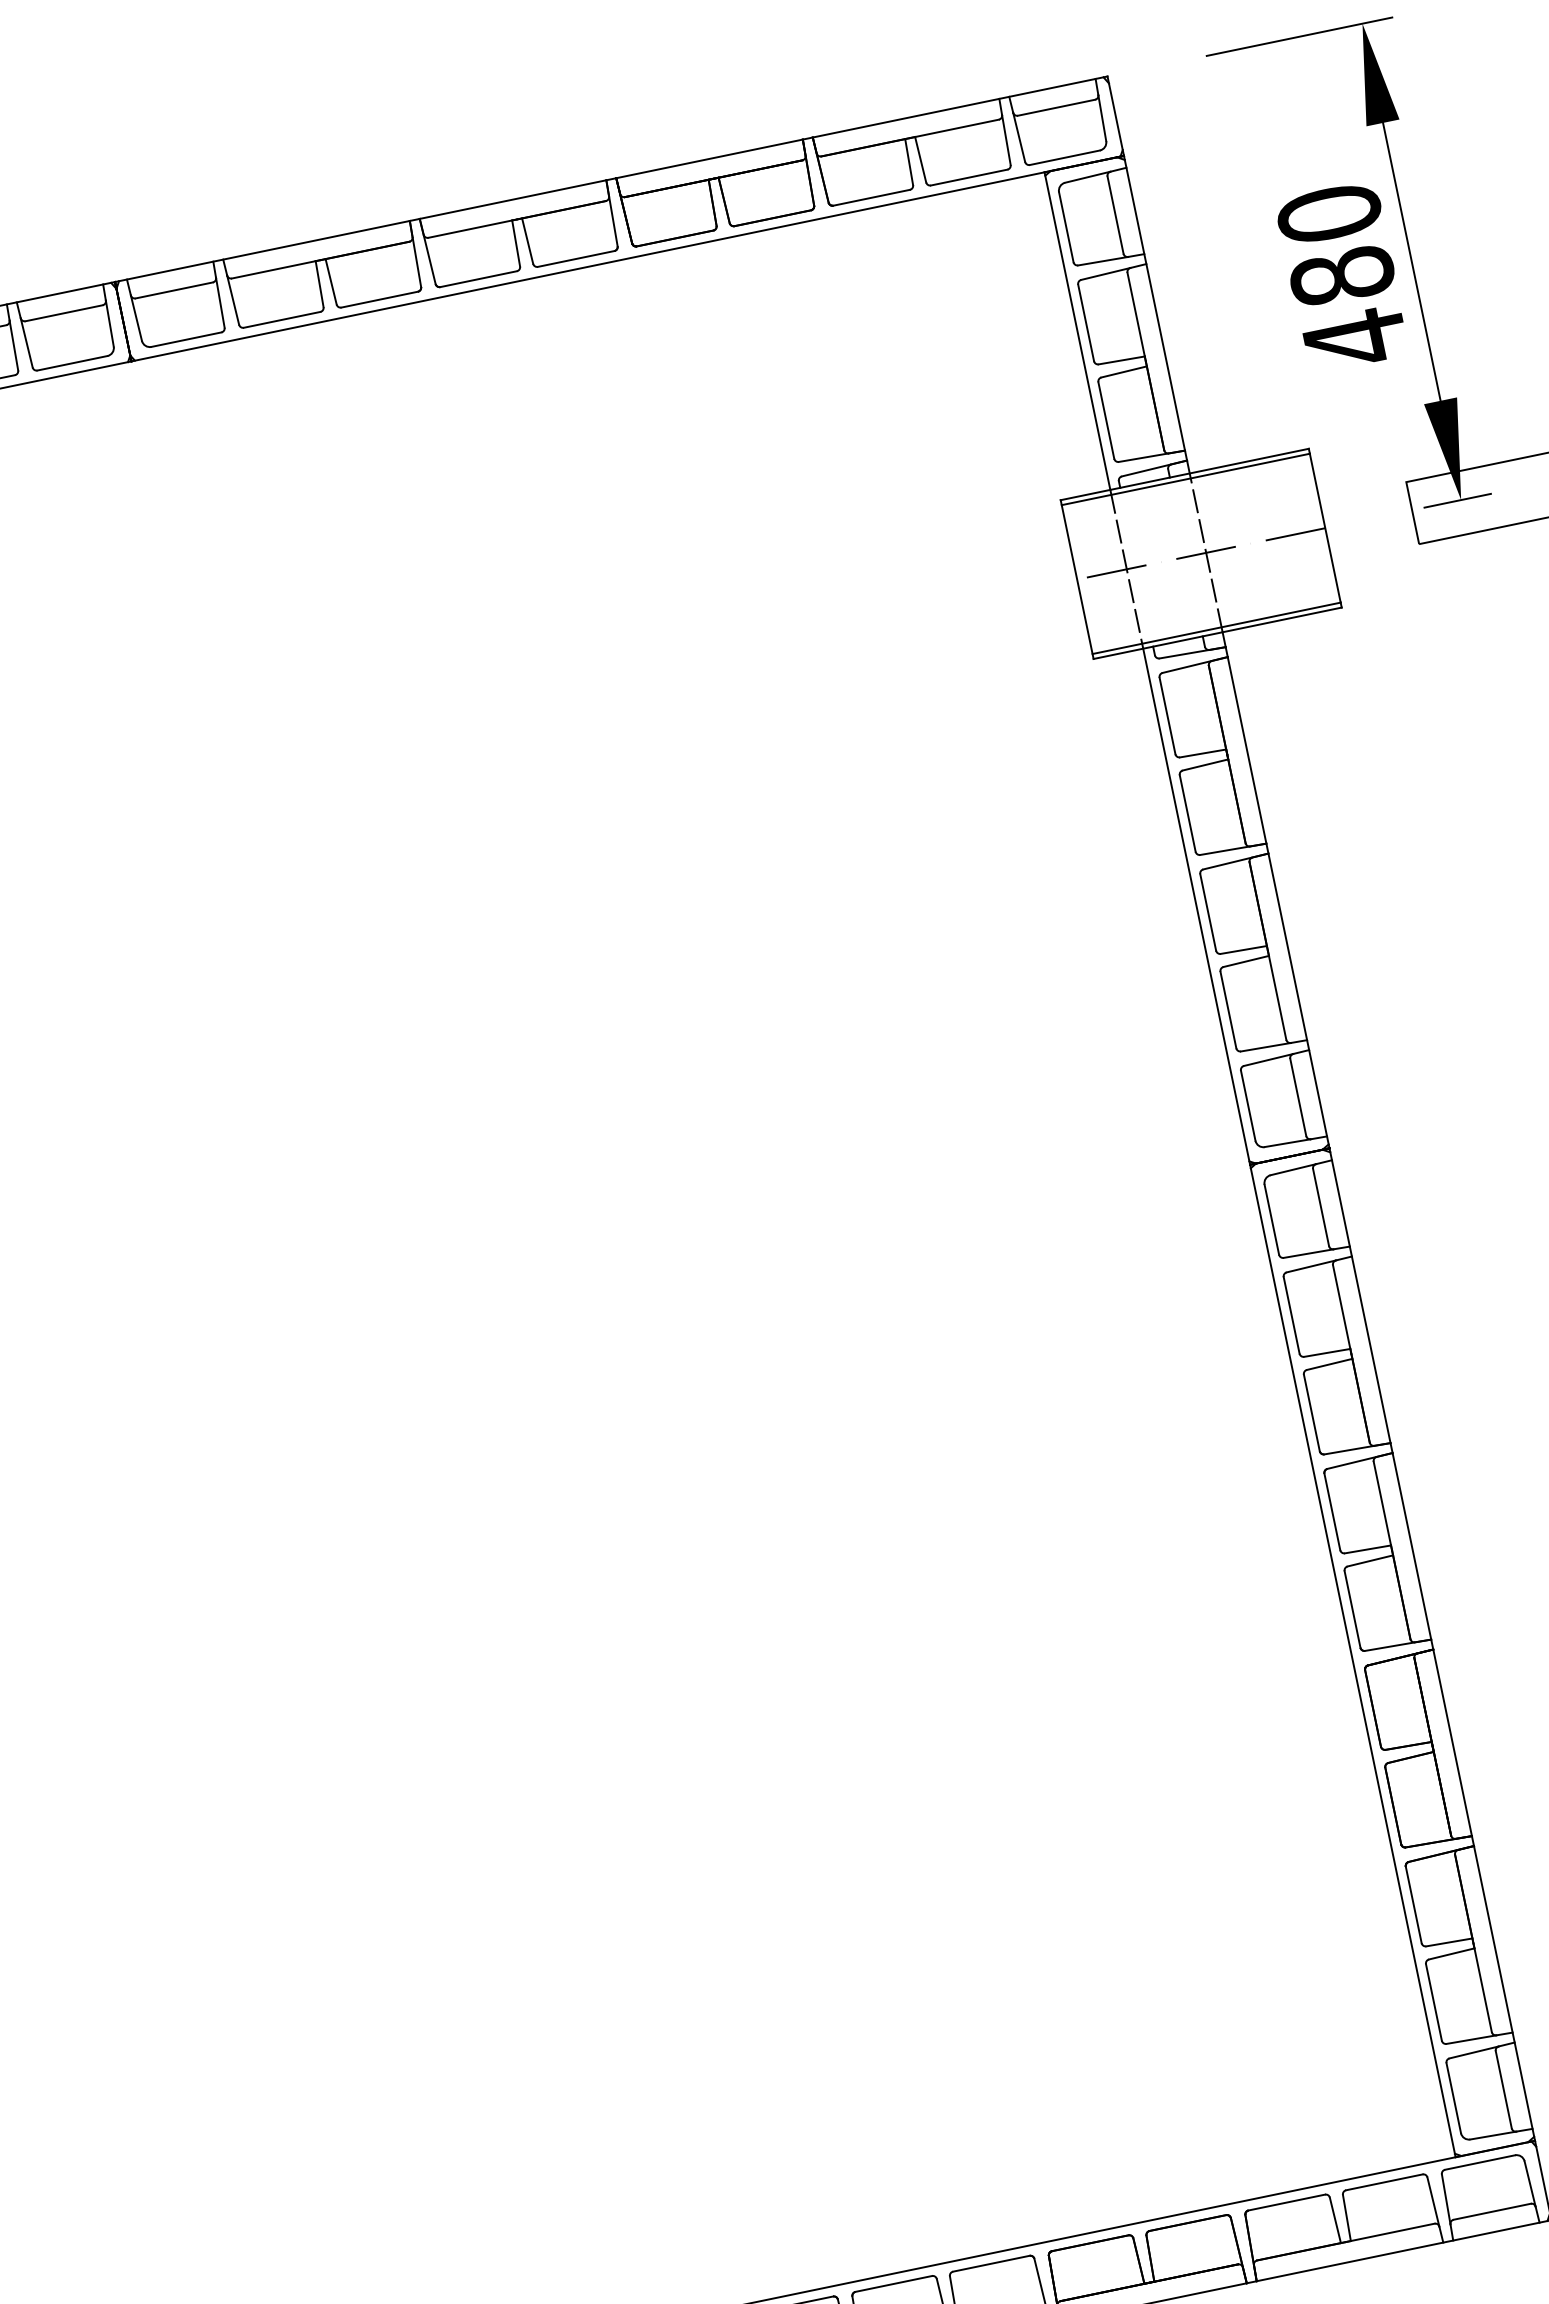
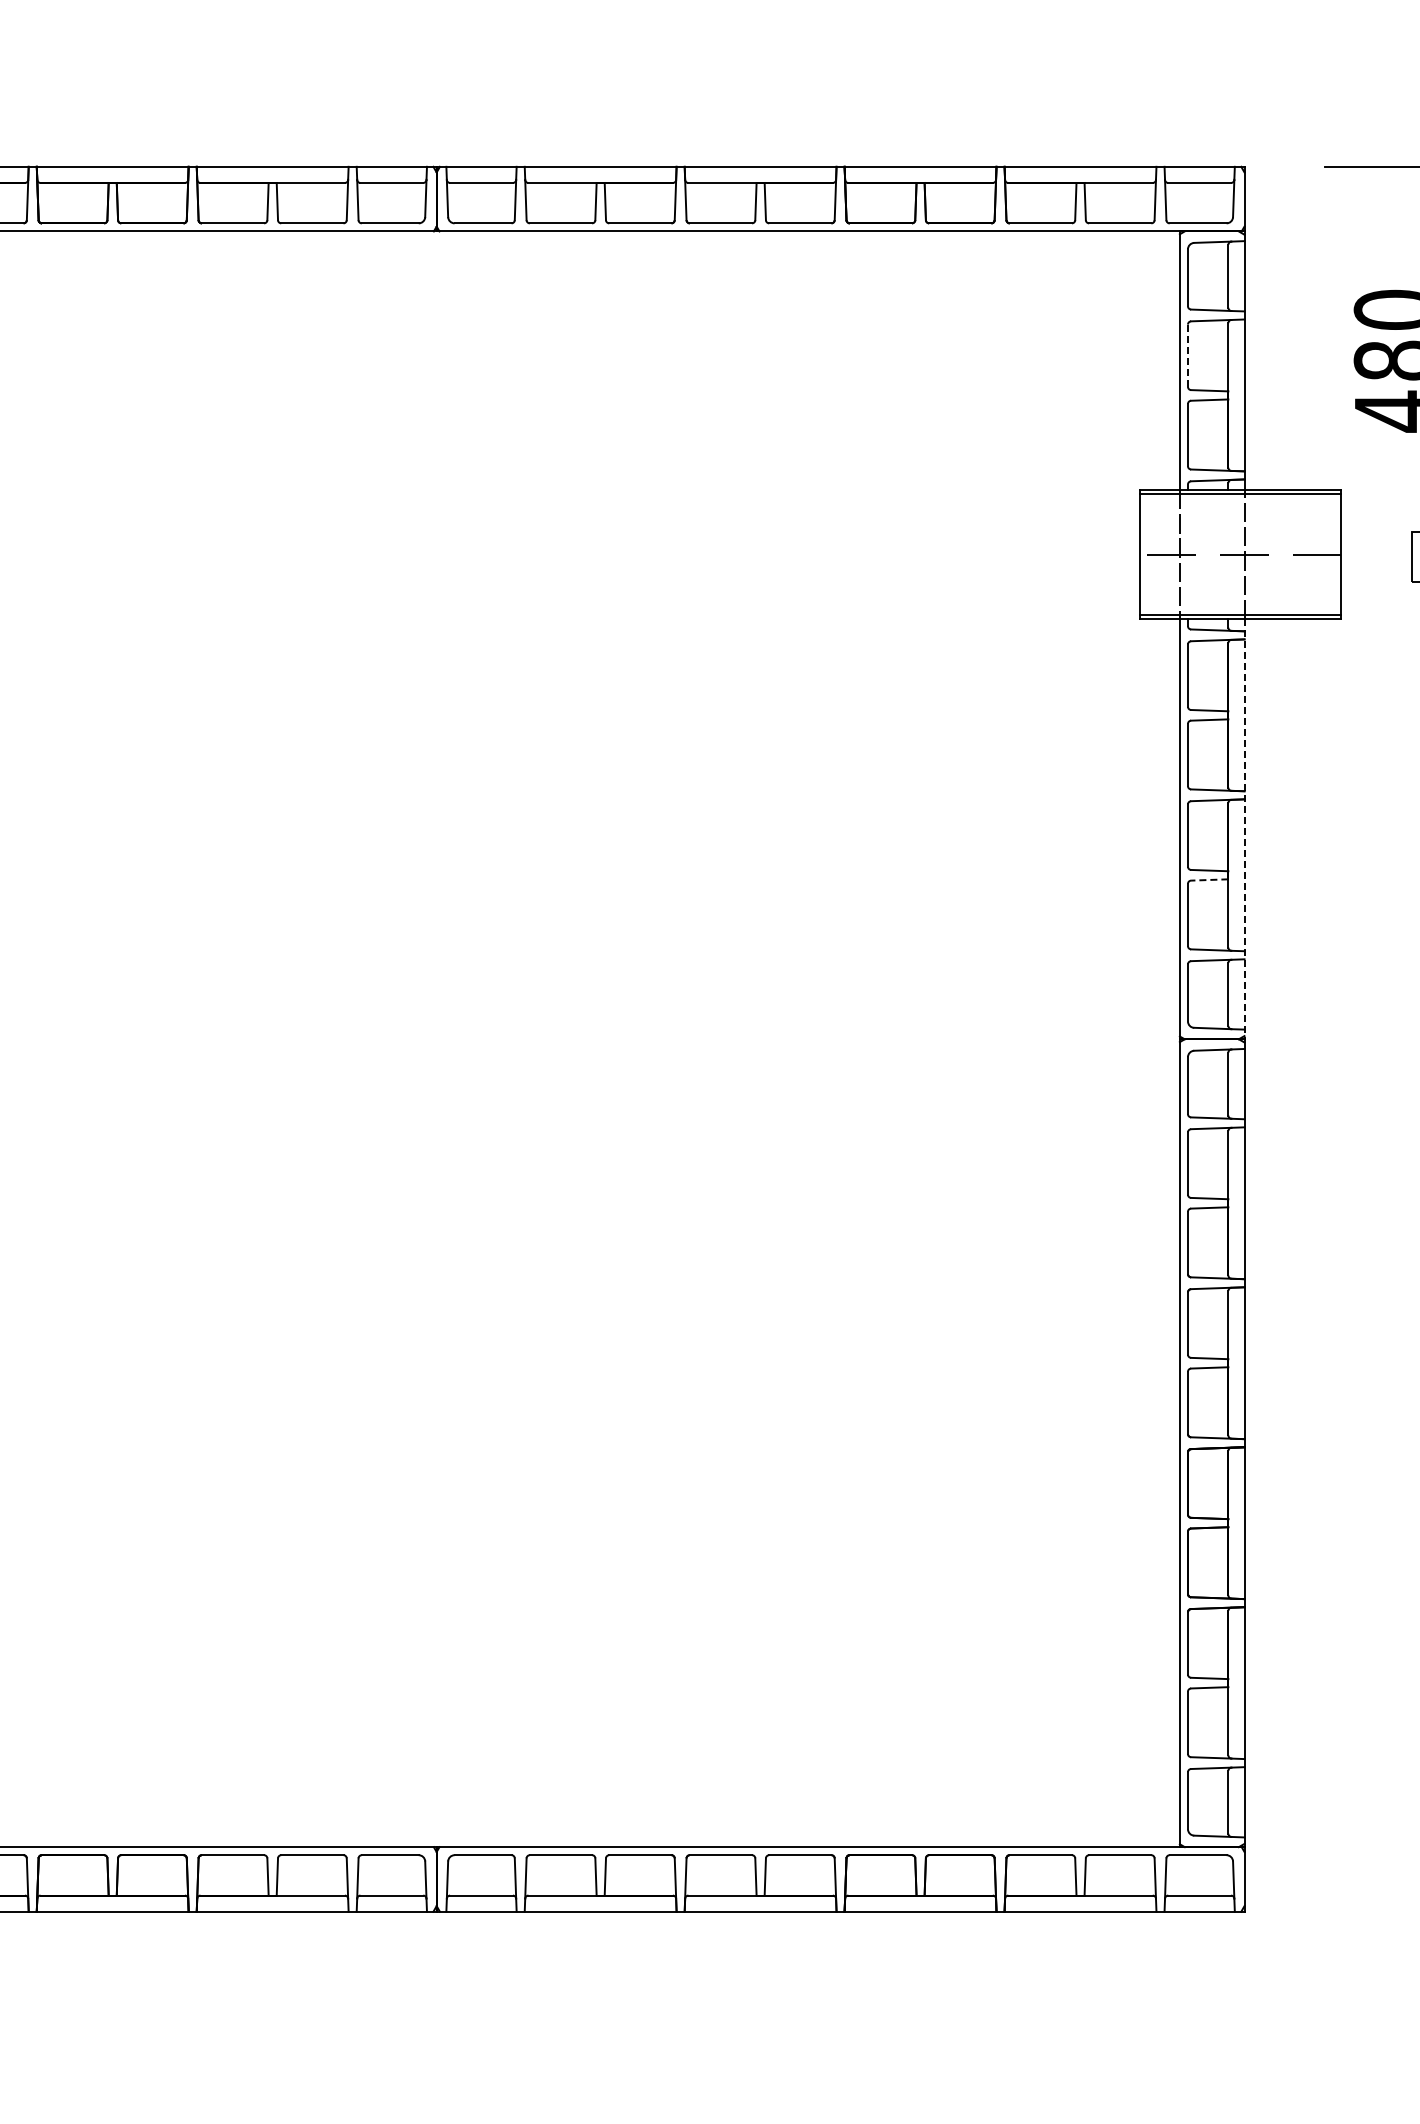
line: (1085, 324) -> (1187, 356), solid -> dashed
line: (1276, 890) -> (1244, 829), solid -> dashed
line: (1245, 960) -> (1209, 879), solid -> dashed

